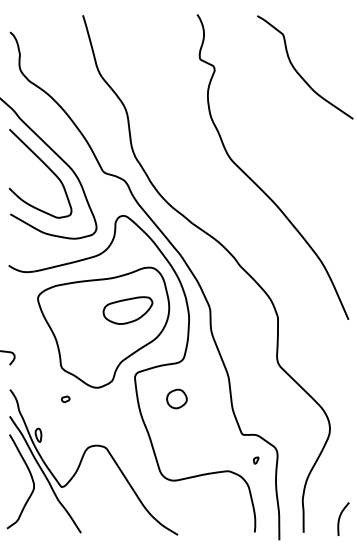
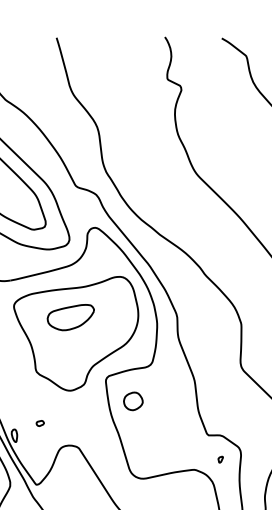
part: (127, 310) -> (70, 317), moved
part: (65, 398) -> (40, 422), moved
part: (176, 398) -> (132, 400), moved

